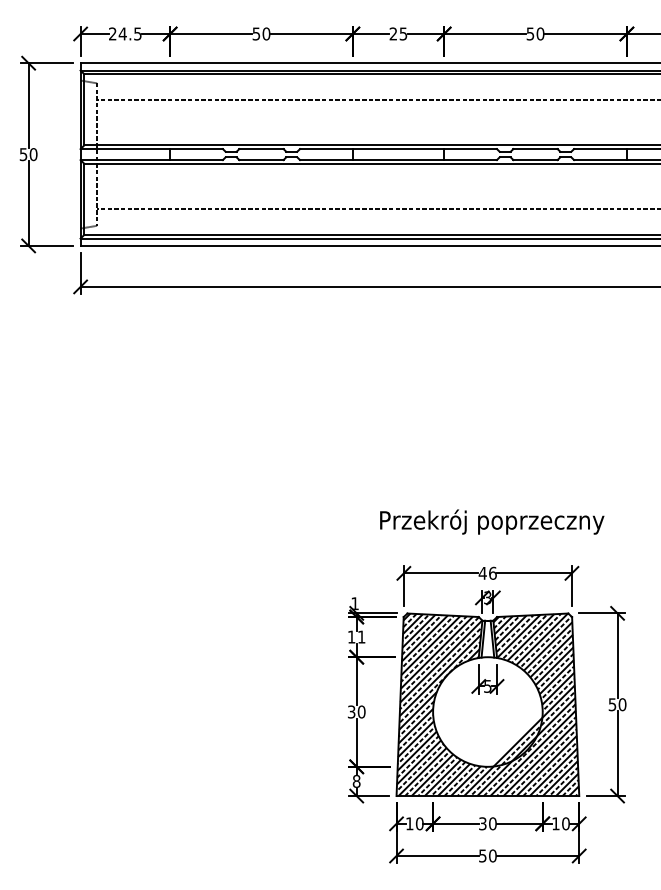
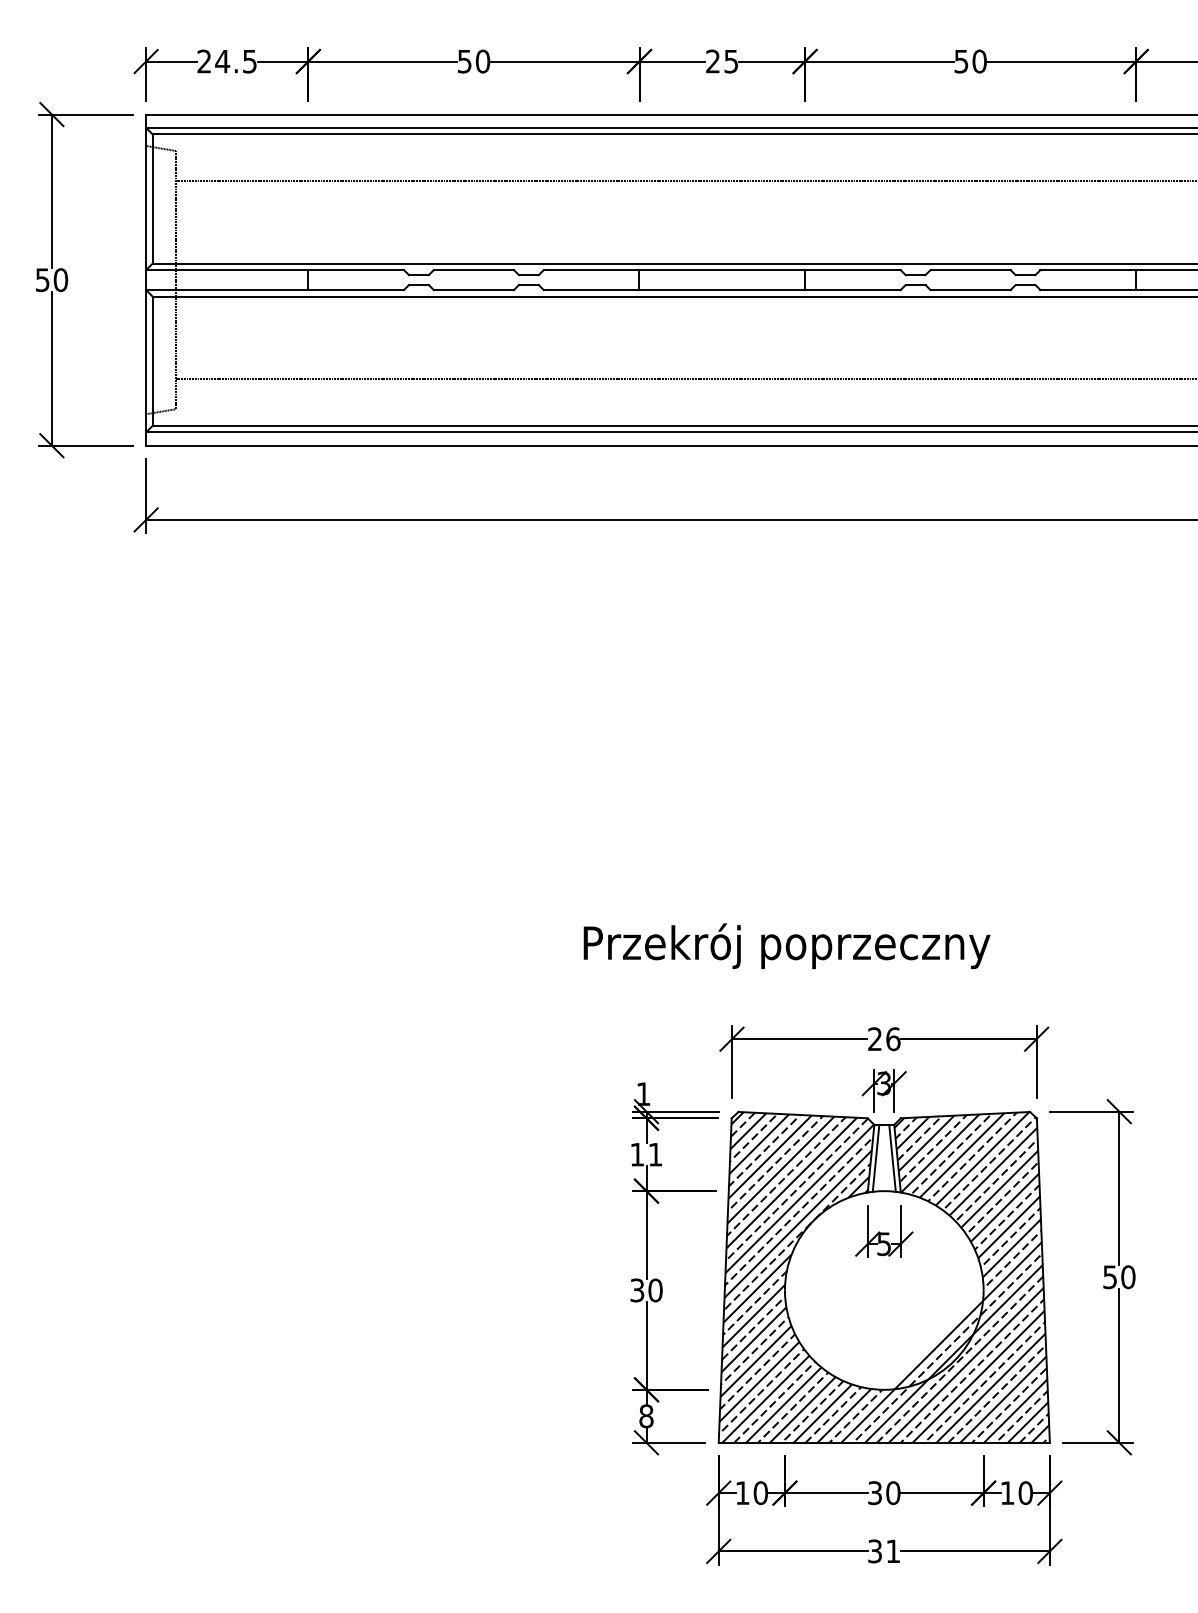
text: (492, 521) -> (787, 945), moved
text: (482, 572) -> (874, 1037), 46 -> 26
text: (487, 855) -> (883, 1550), 50 -> 31

